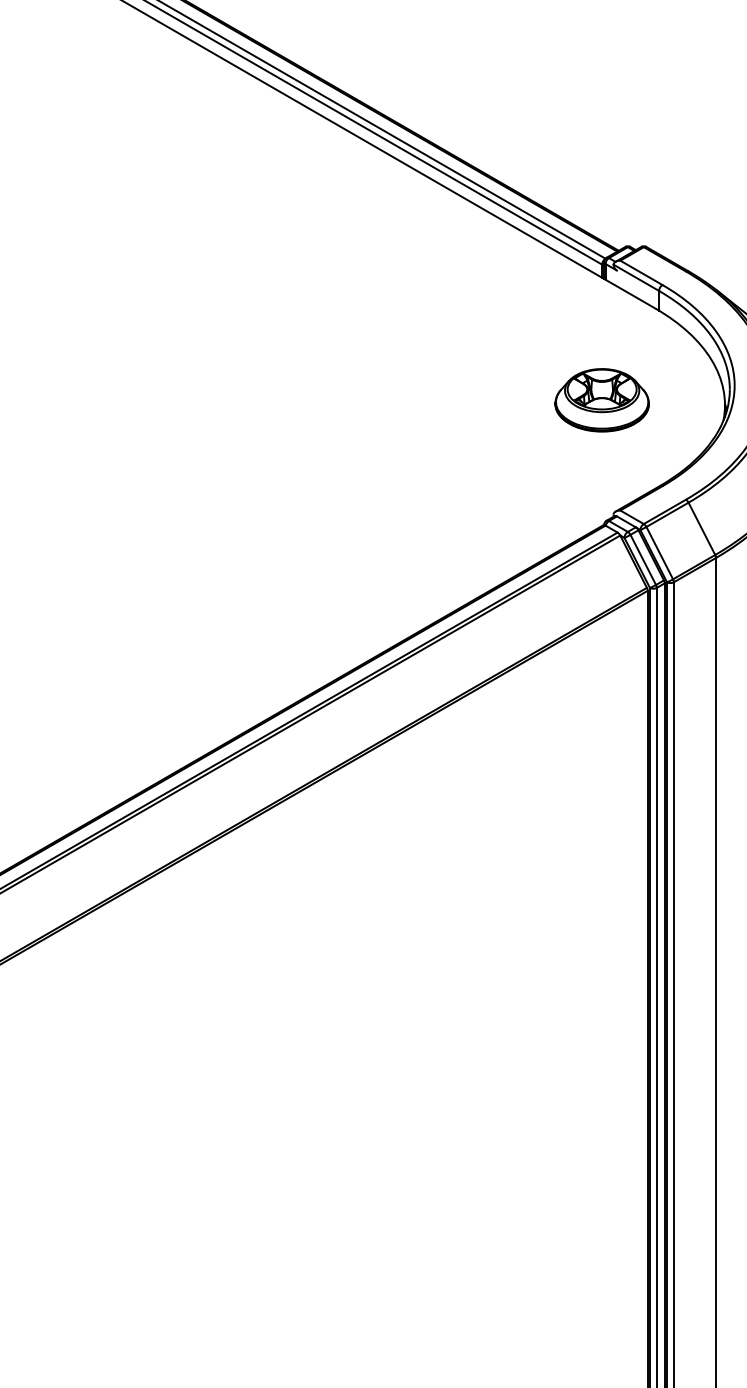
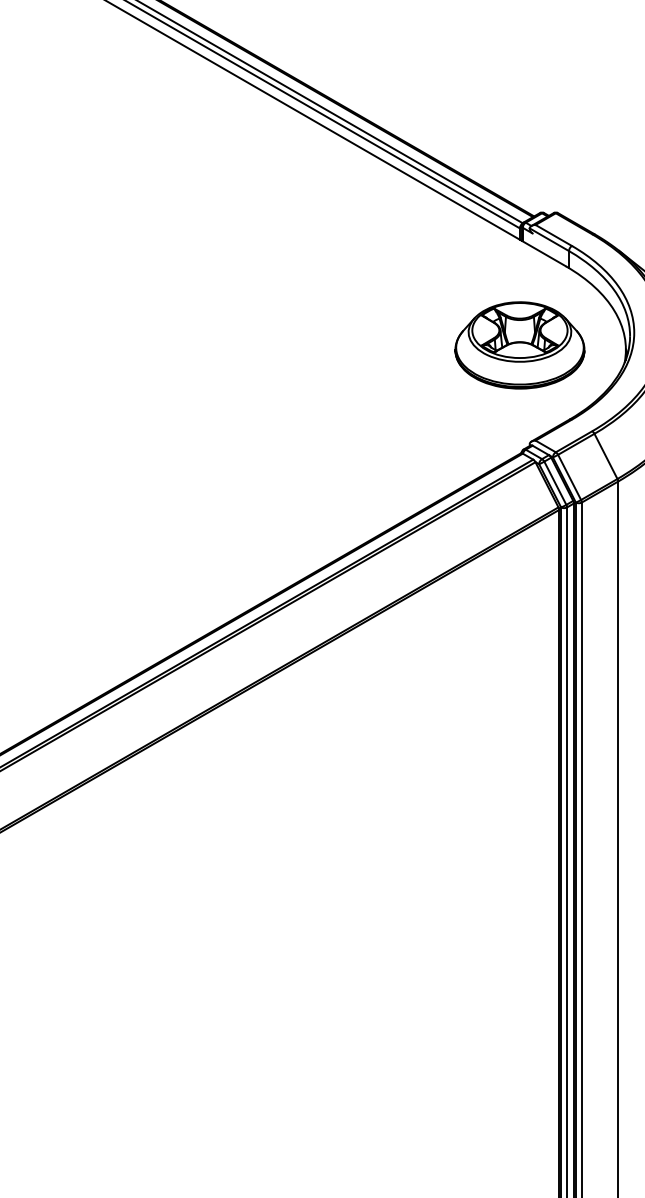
part: (601, 400) -> (519, 345), size x1.6

